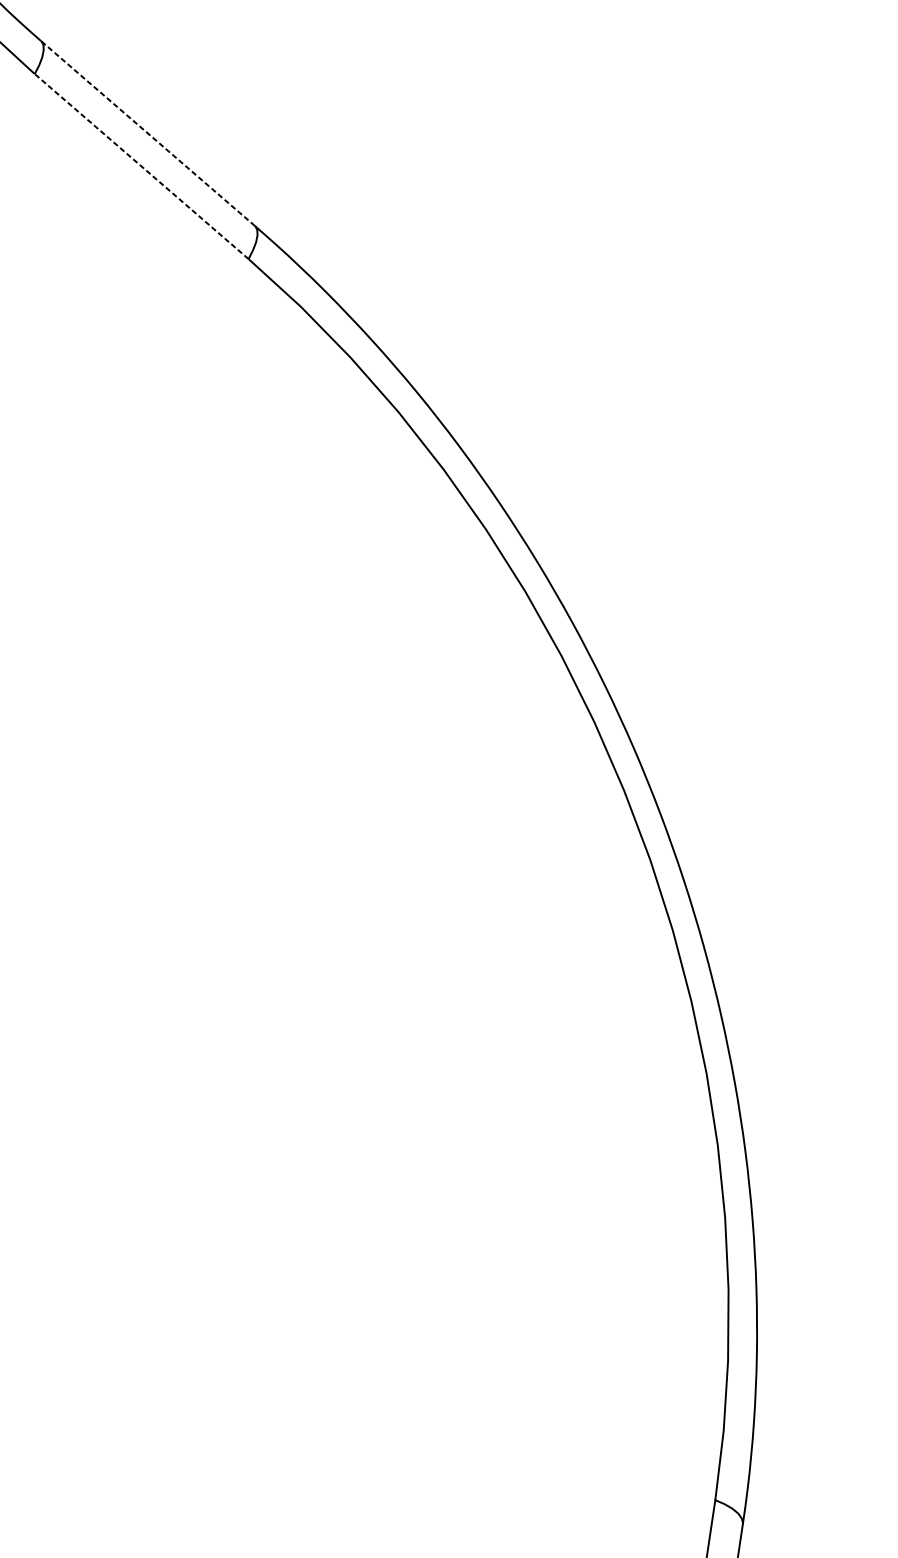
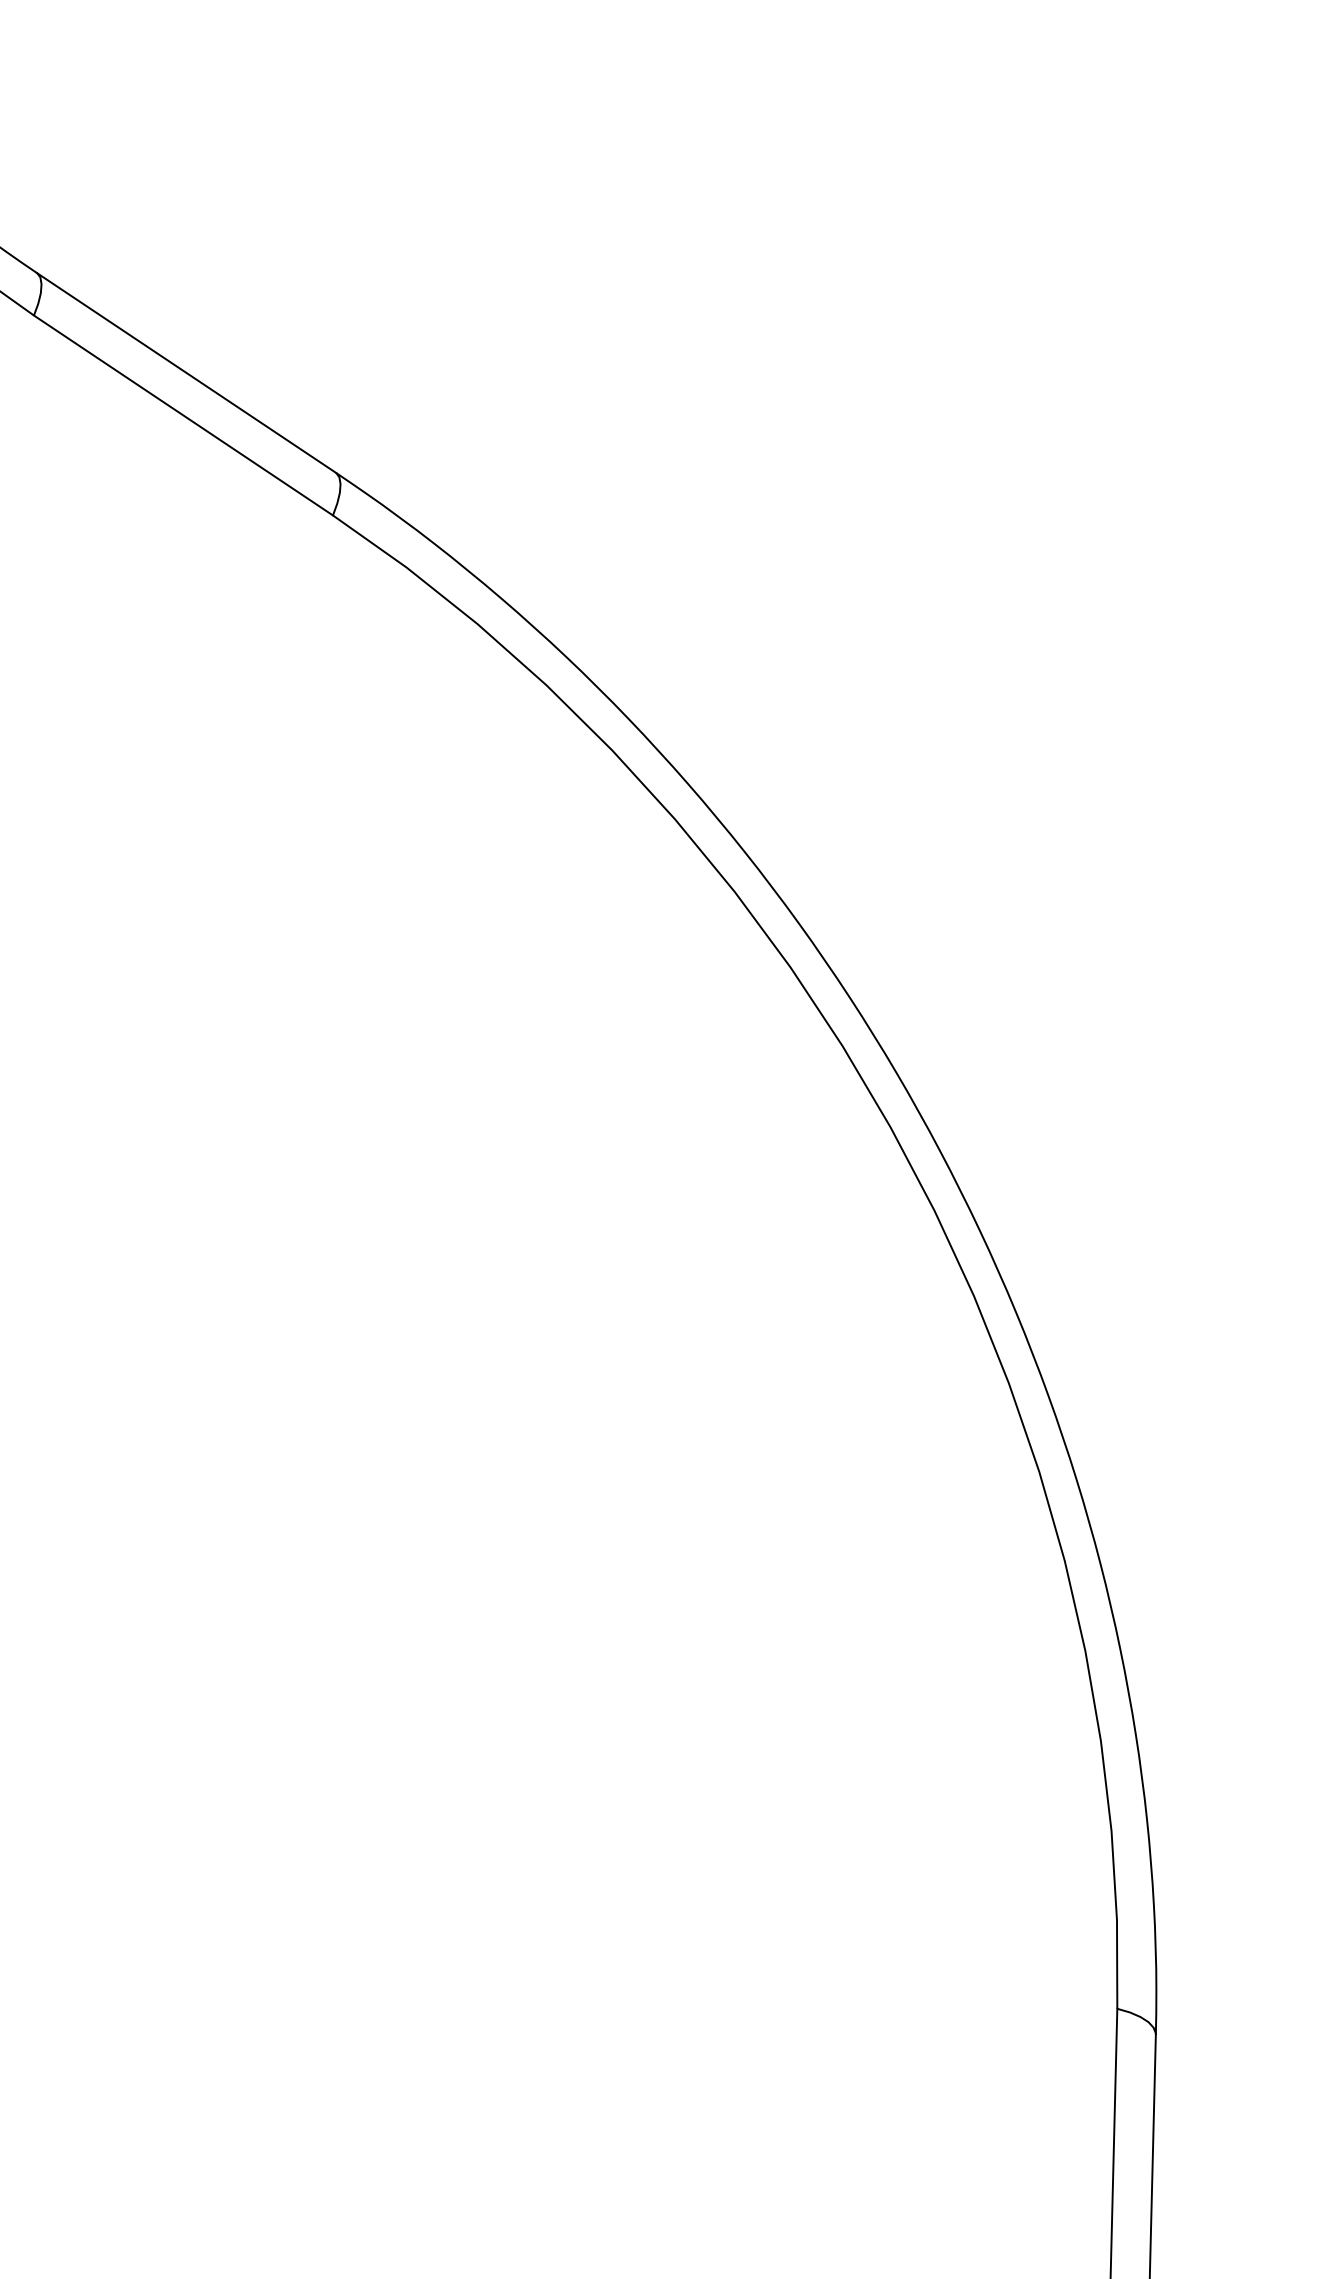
line: (148, 133) -> (186, 372), dashed -> solid
line: (141, 166) -> (183, 415), dashed -> solid

